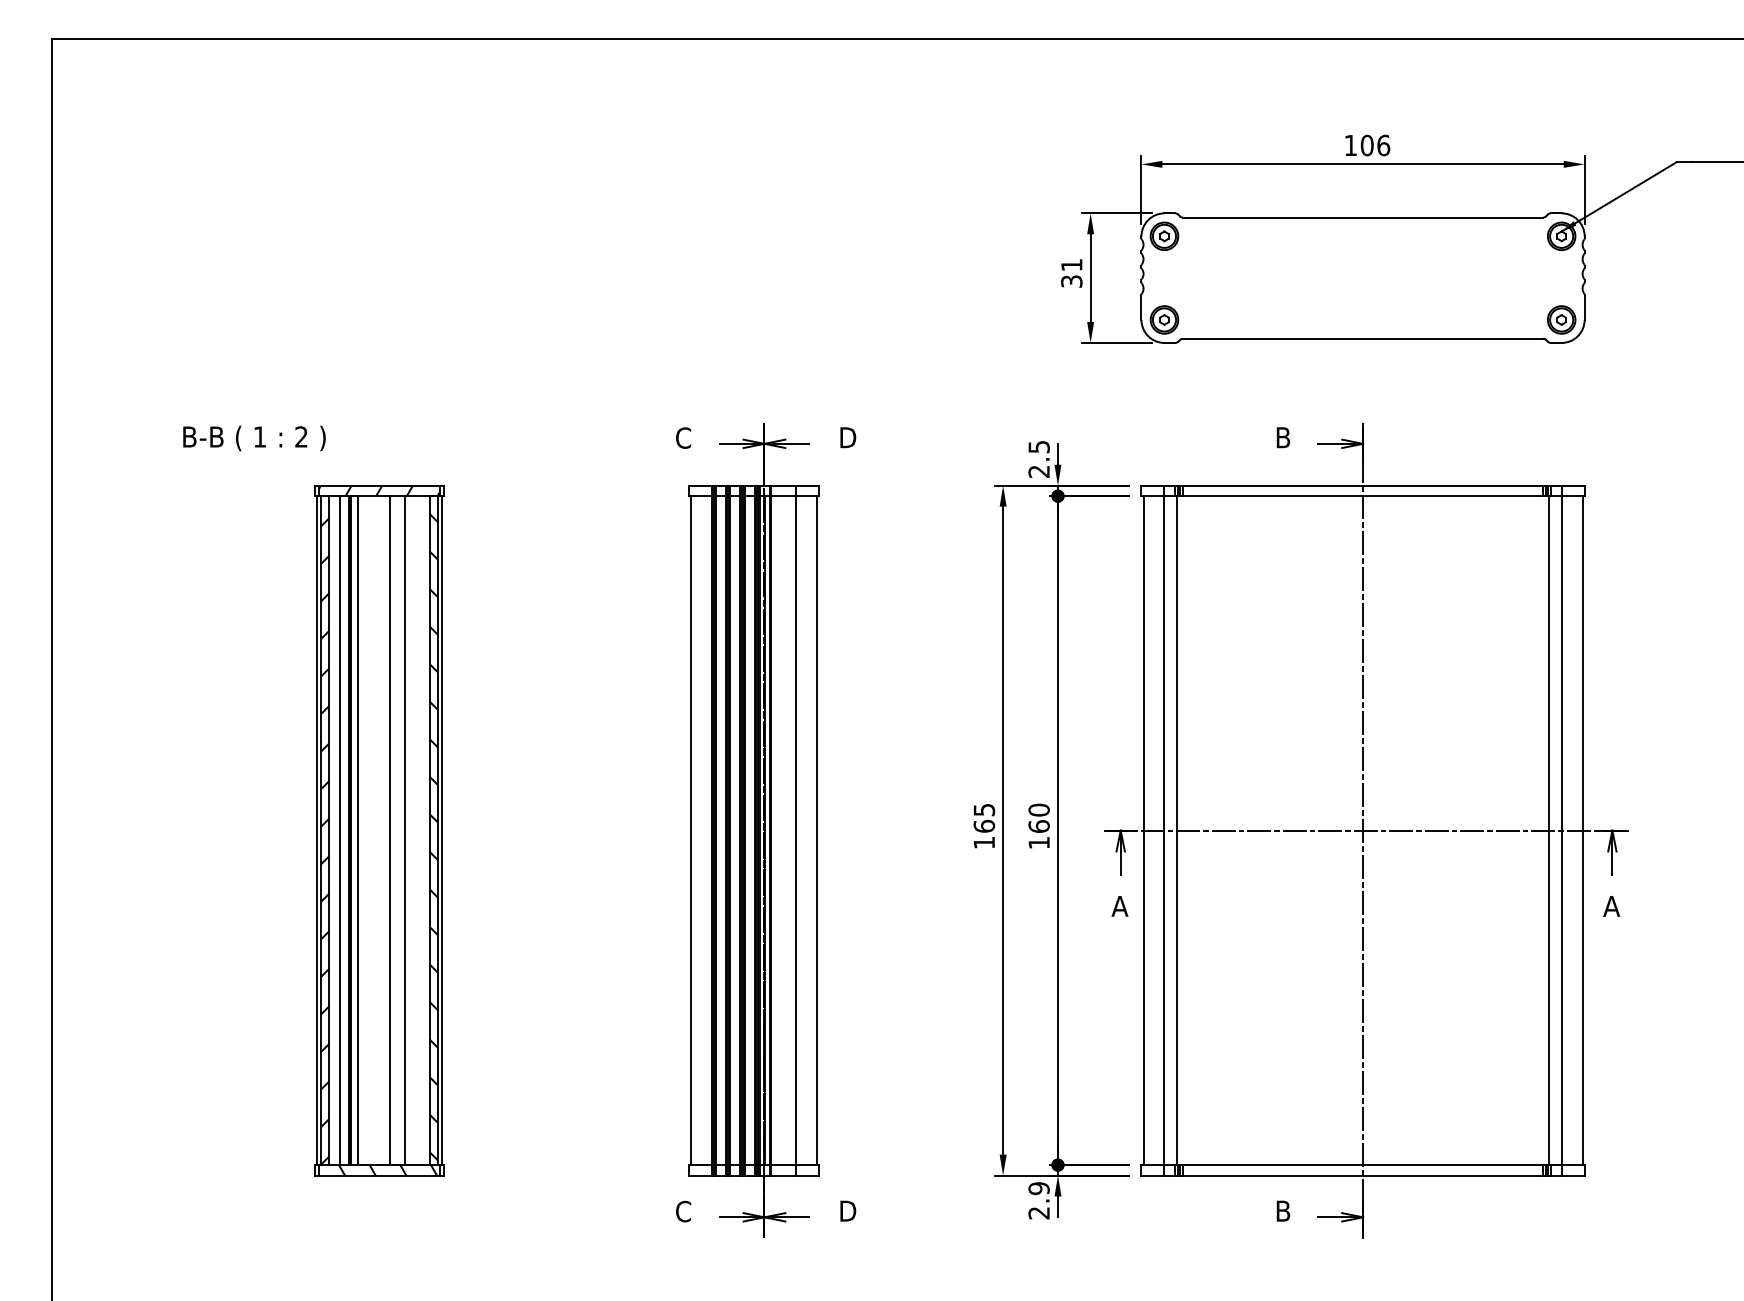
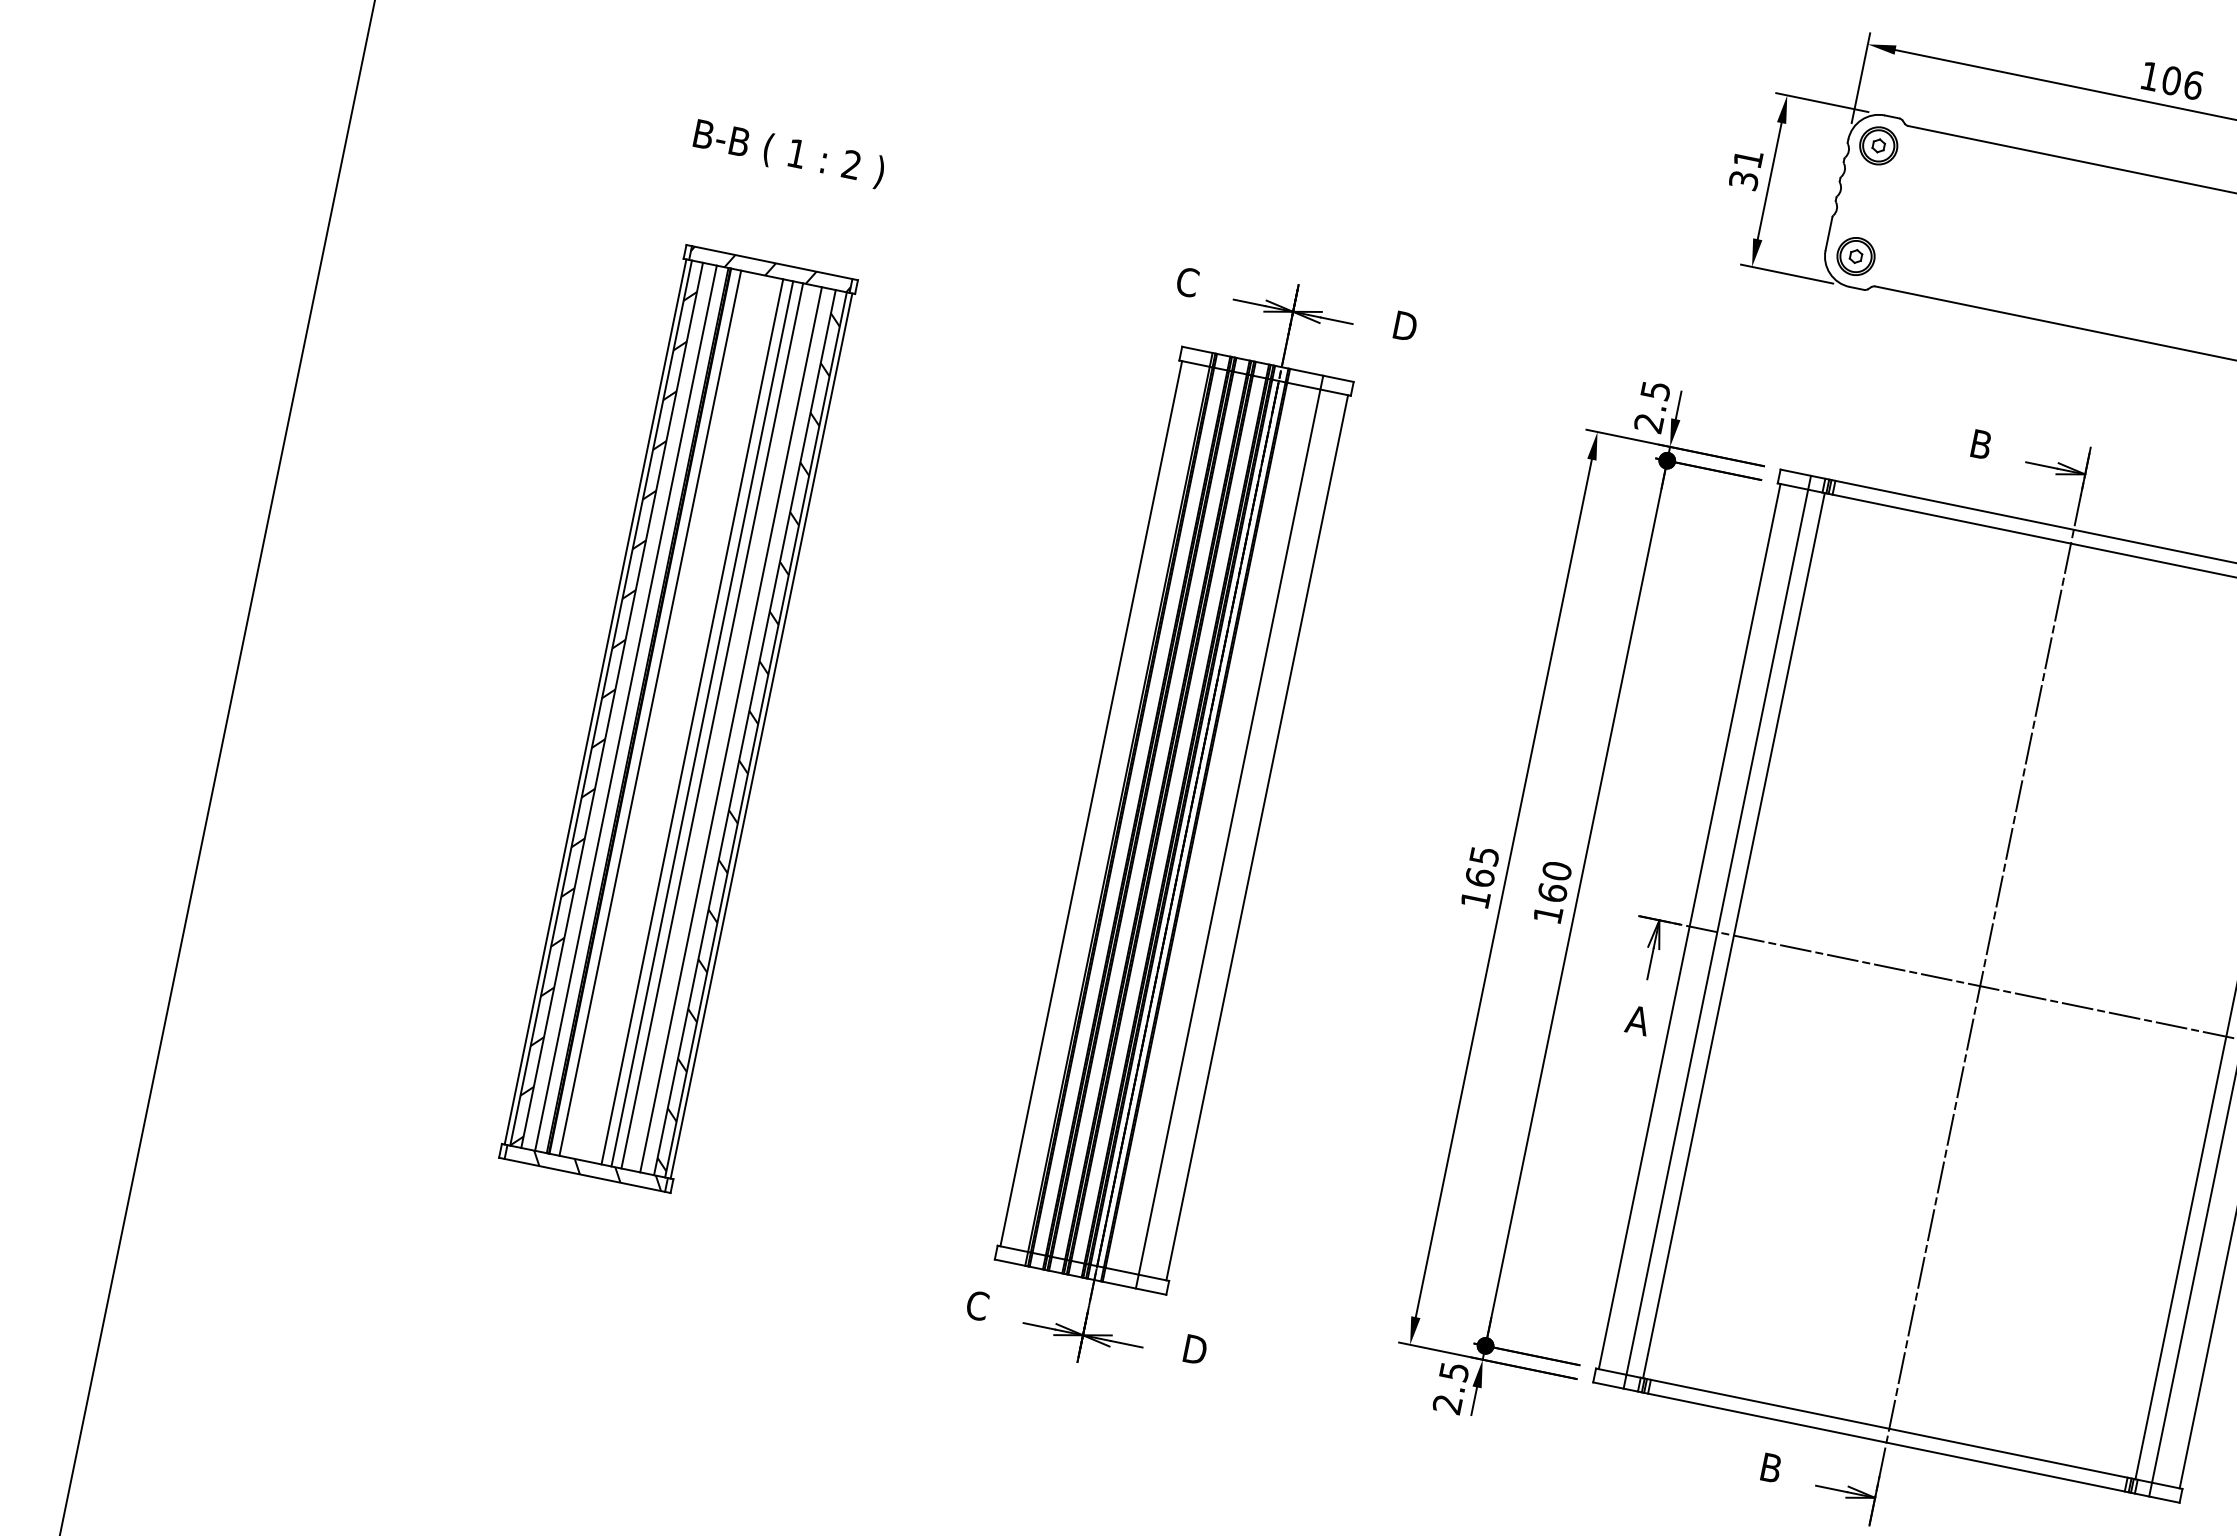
text: (254, 438) -> (789, 154), moved
line: (397, 830) -> (702, 723), added
line: (419, 830) -> (731, 729), added
text: (1038, 1188) -> (1453, 1371), 2.9 -> 2.5

